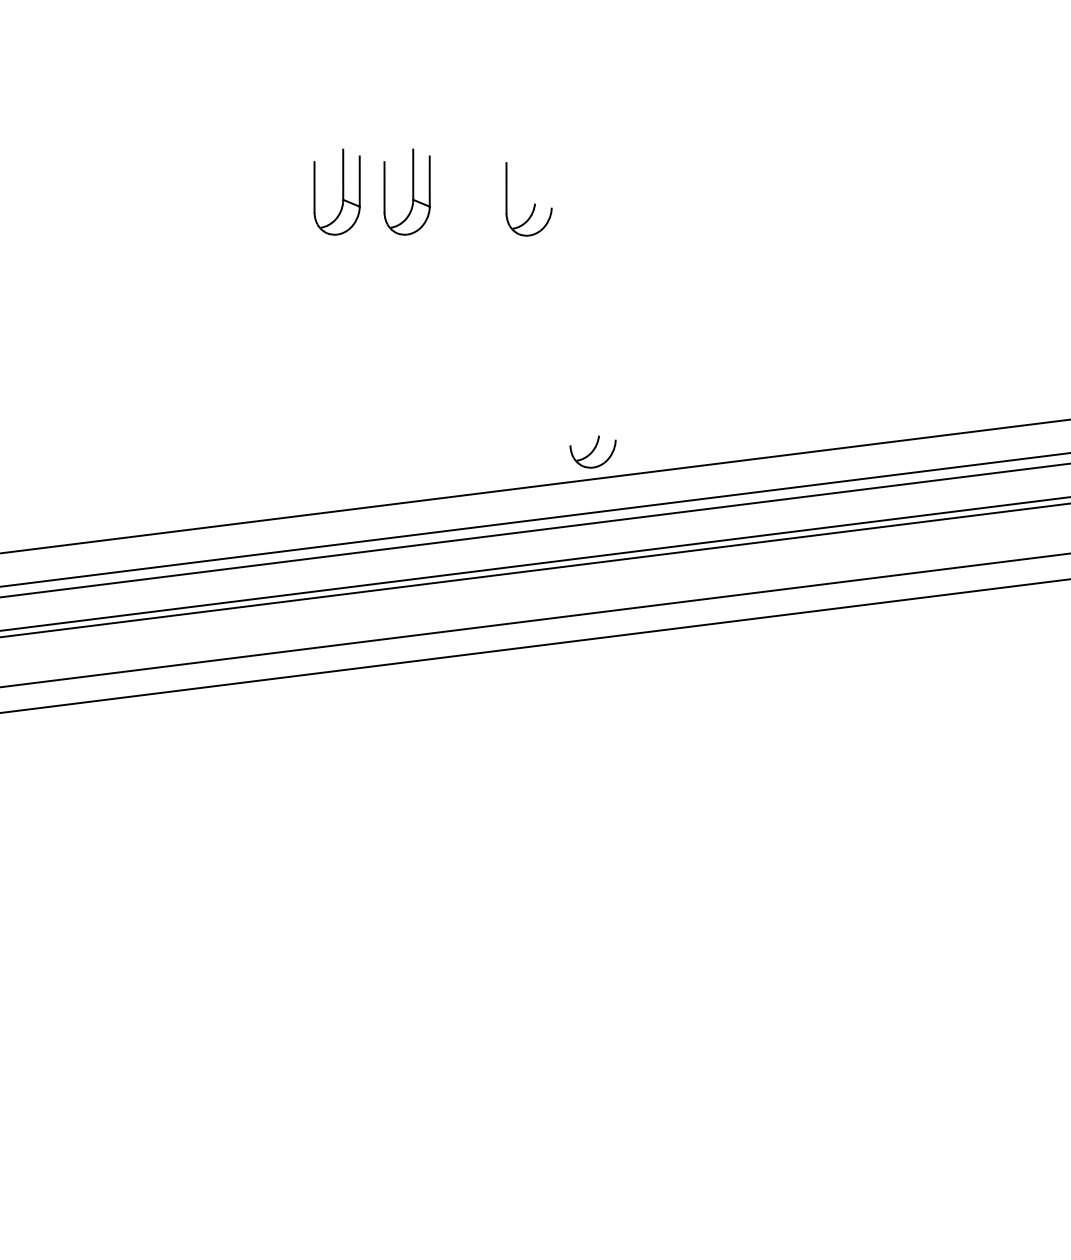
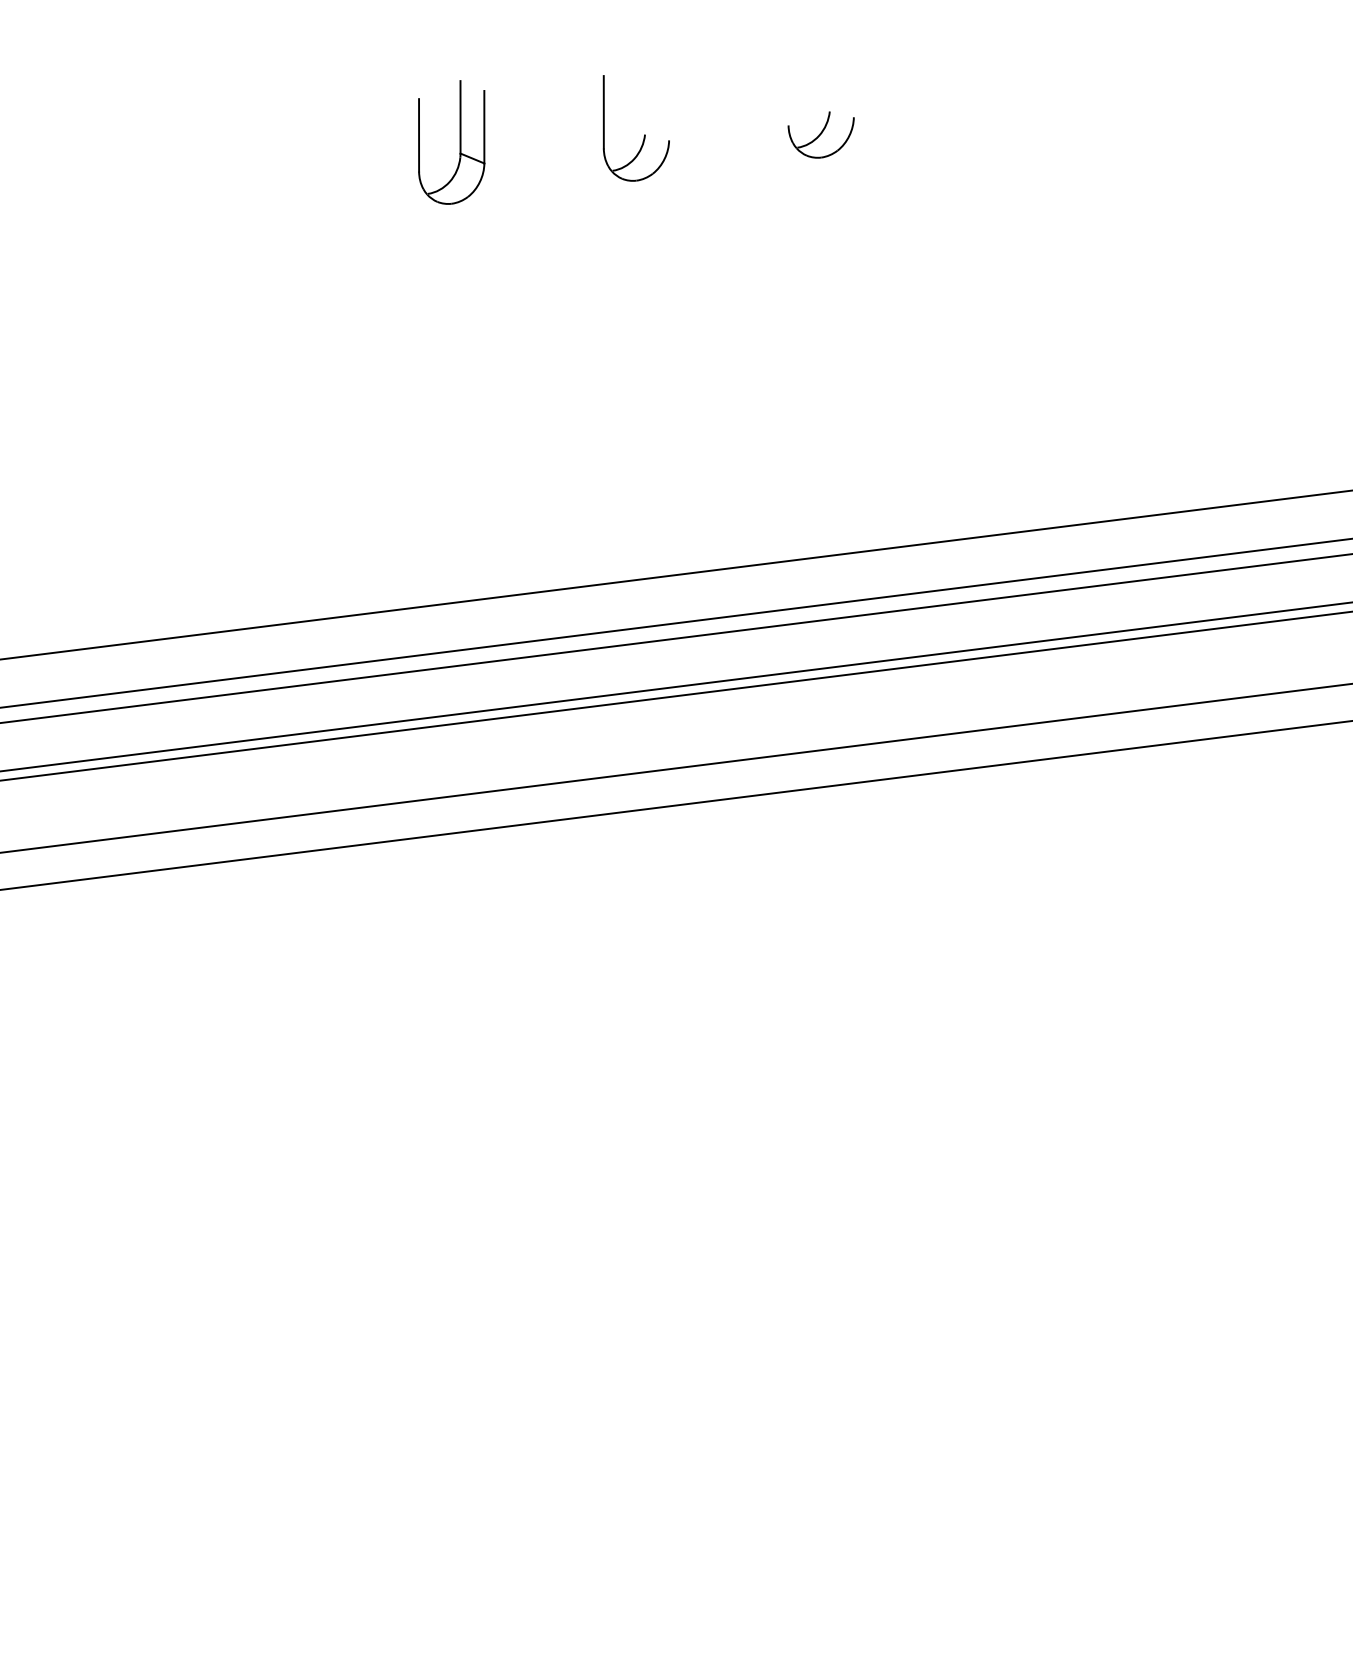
part: (406, 191) -> (551, 141), removed
part: (534, 203) -> (644, 134), moved
part: (592, 451) -> (820, 134), moved

